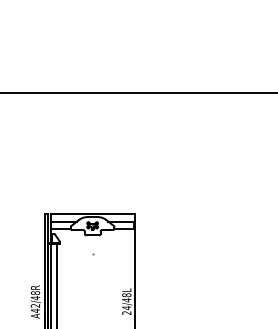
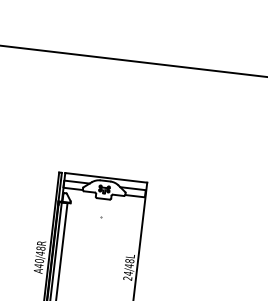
text: (35, 305) -> (39, 260), A42/48R -> A40/48R

